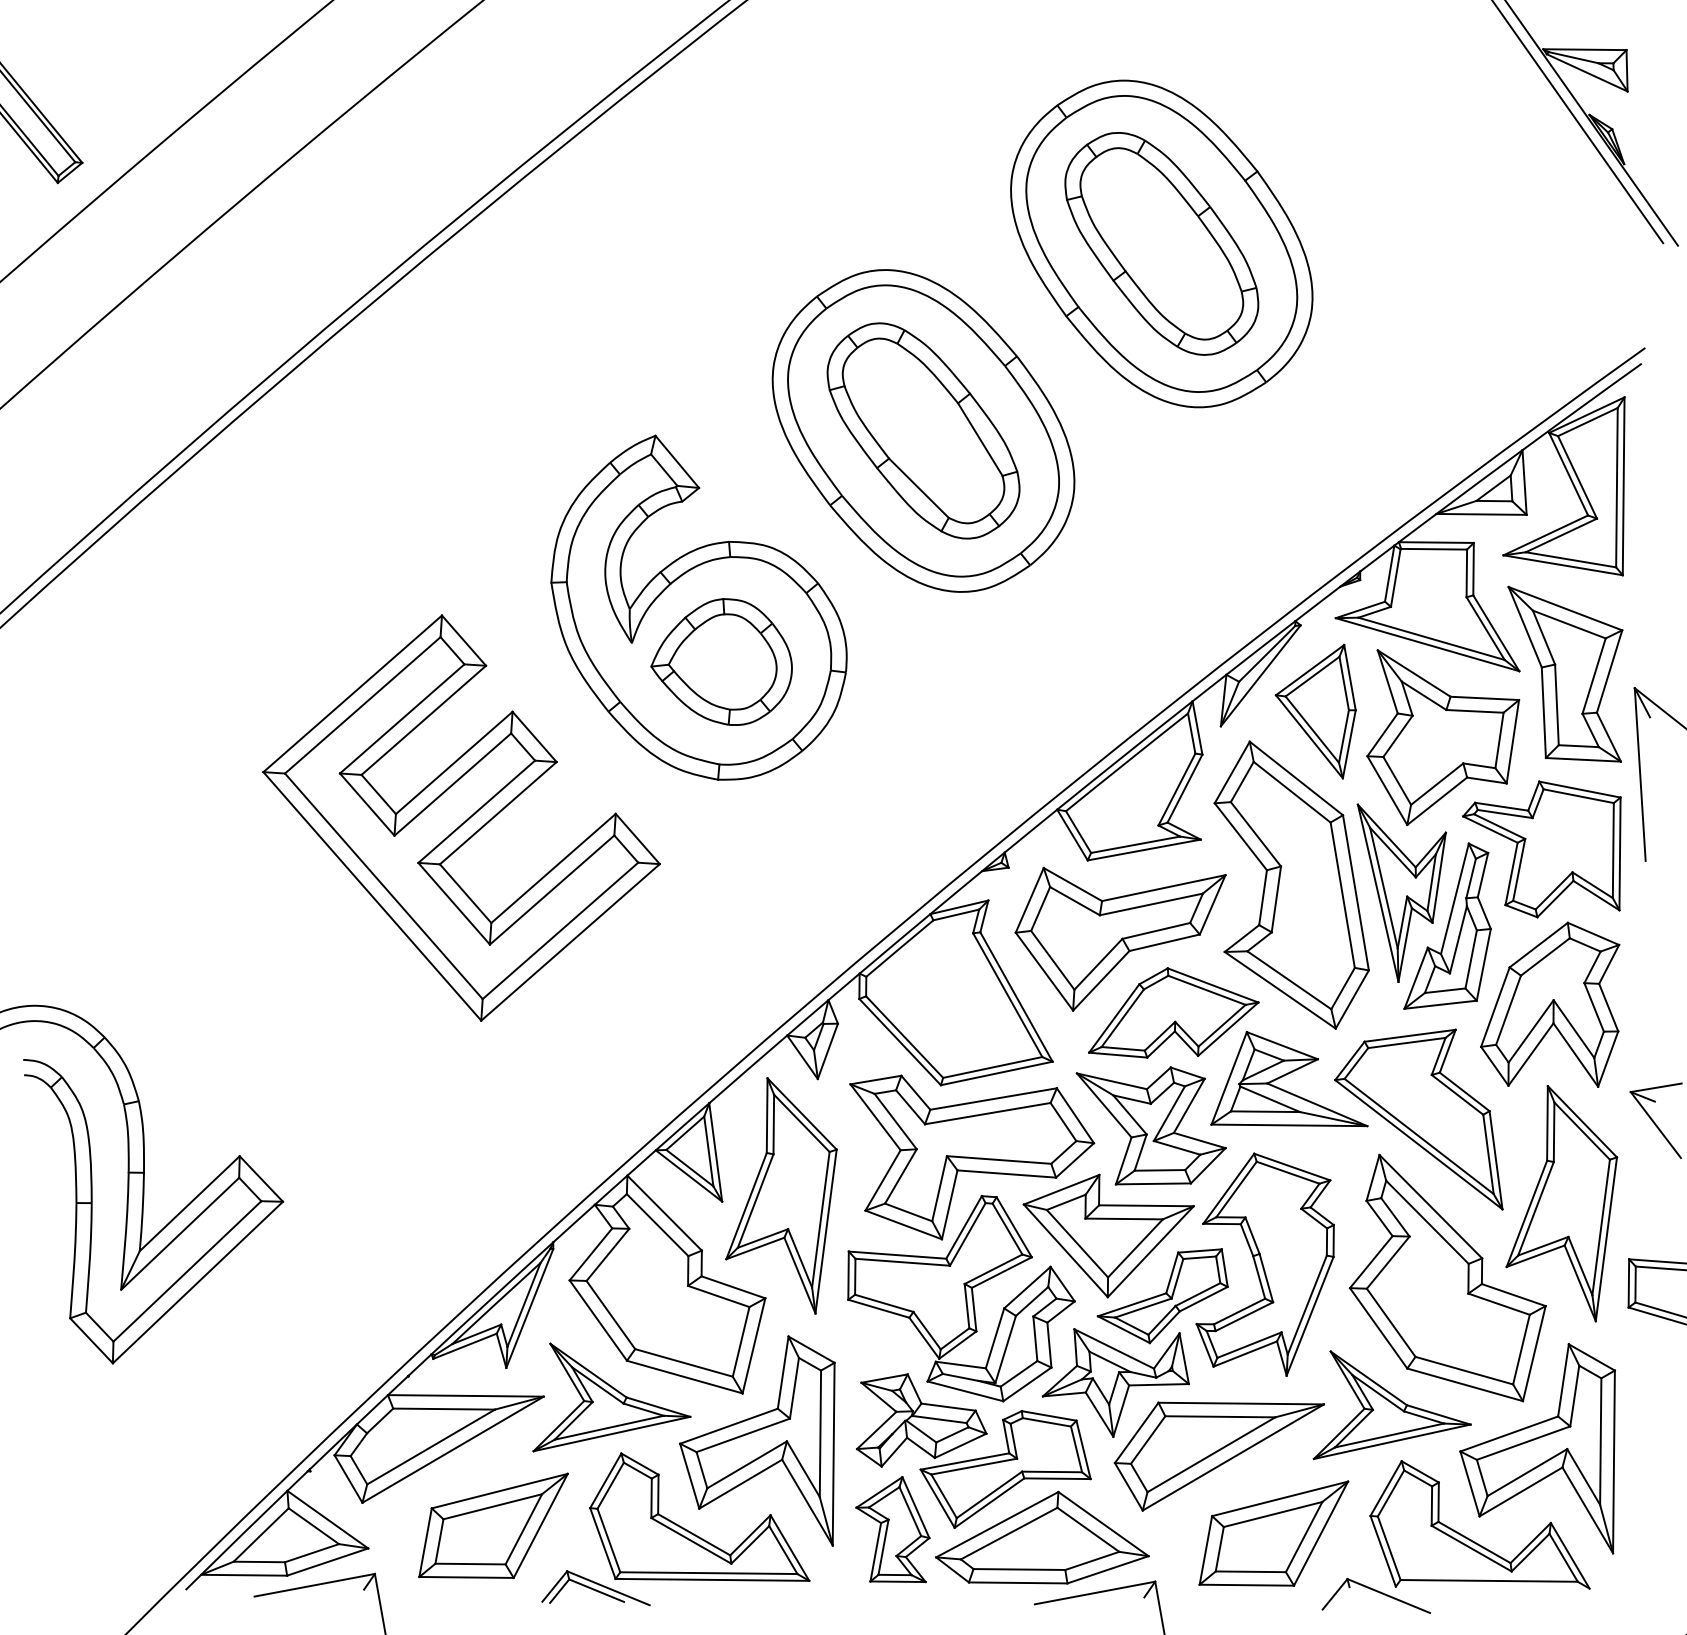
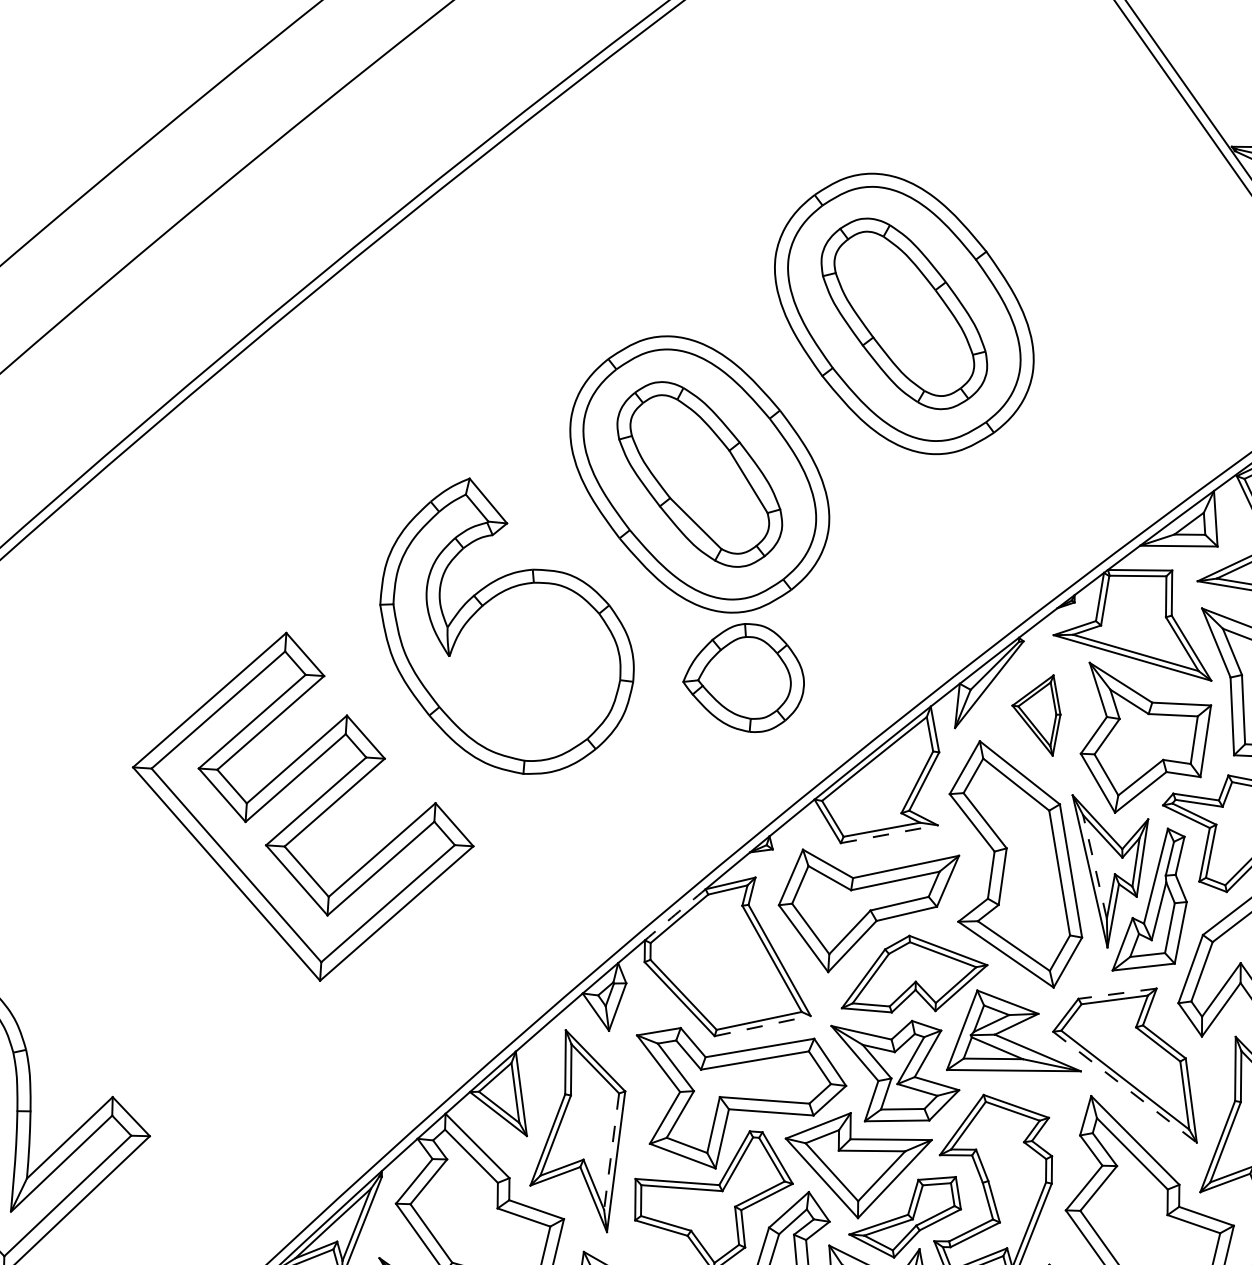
part: (721, 661) -> (743, 677), moved
part: (1315, 711) -> (1036, 715), size x0.7
line: (1144, 849) -> (889, 833), solid -> dashed
line: (1383, 888) -> (1094, 867), solid -> dashed
arc: (894, 943) -> (674, 914), solid -> dashed
line: (1410, 1035) -> (1117, 993), solid -> dashed
line: (997, 1073) -> (763, 1026), solid -> dashed
line: (1418, 1144) -> (1124, 1087), solid -> dashed
line: (820, 1220) -> (611, 1152), solid -> dashed

